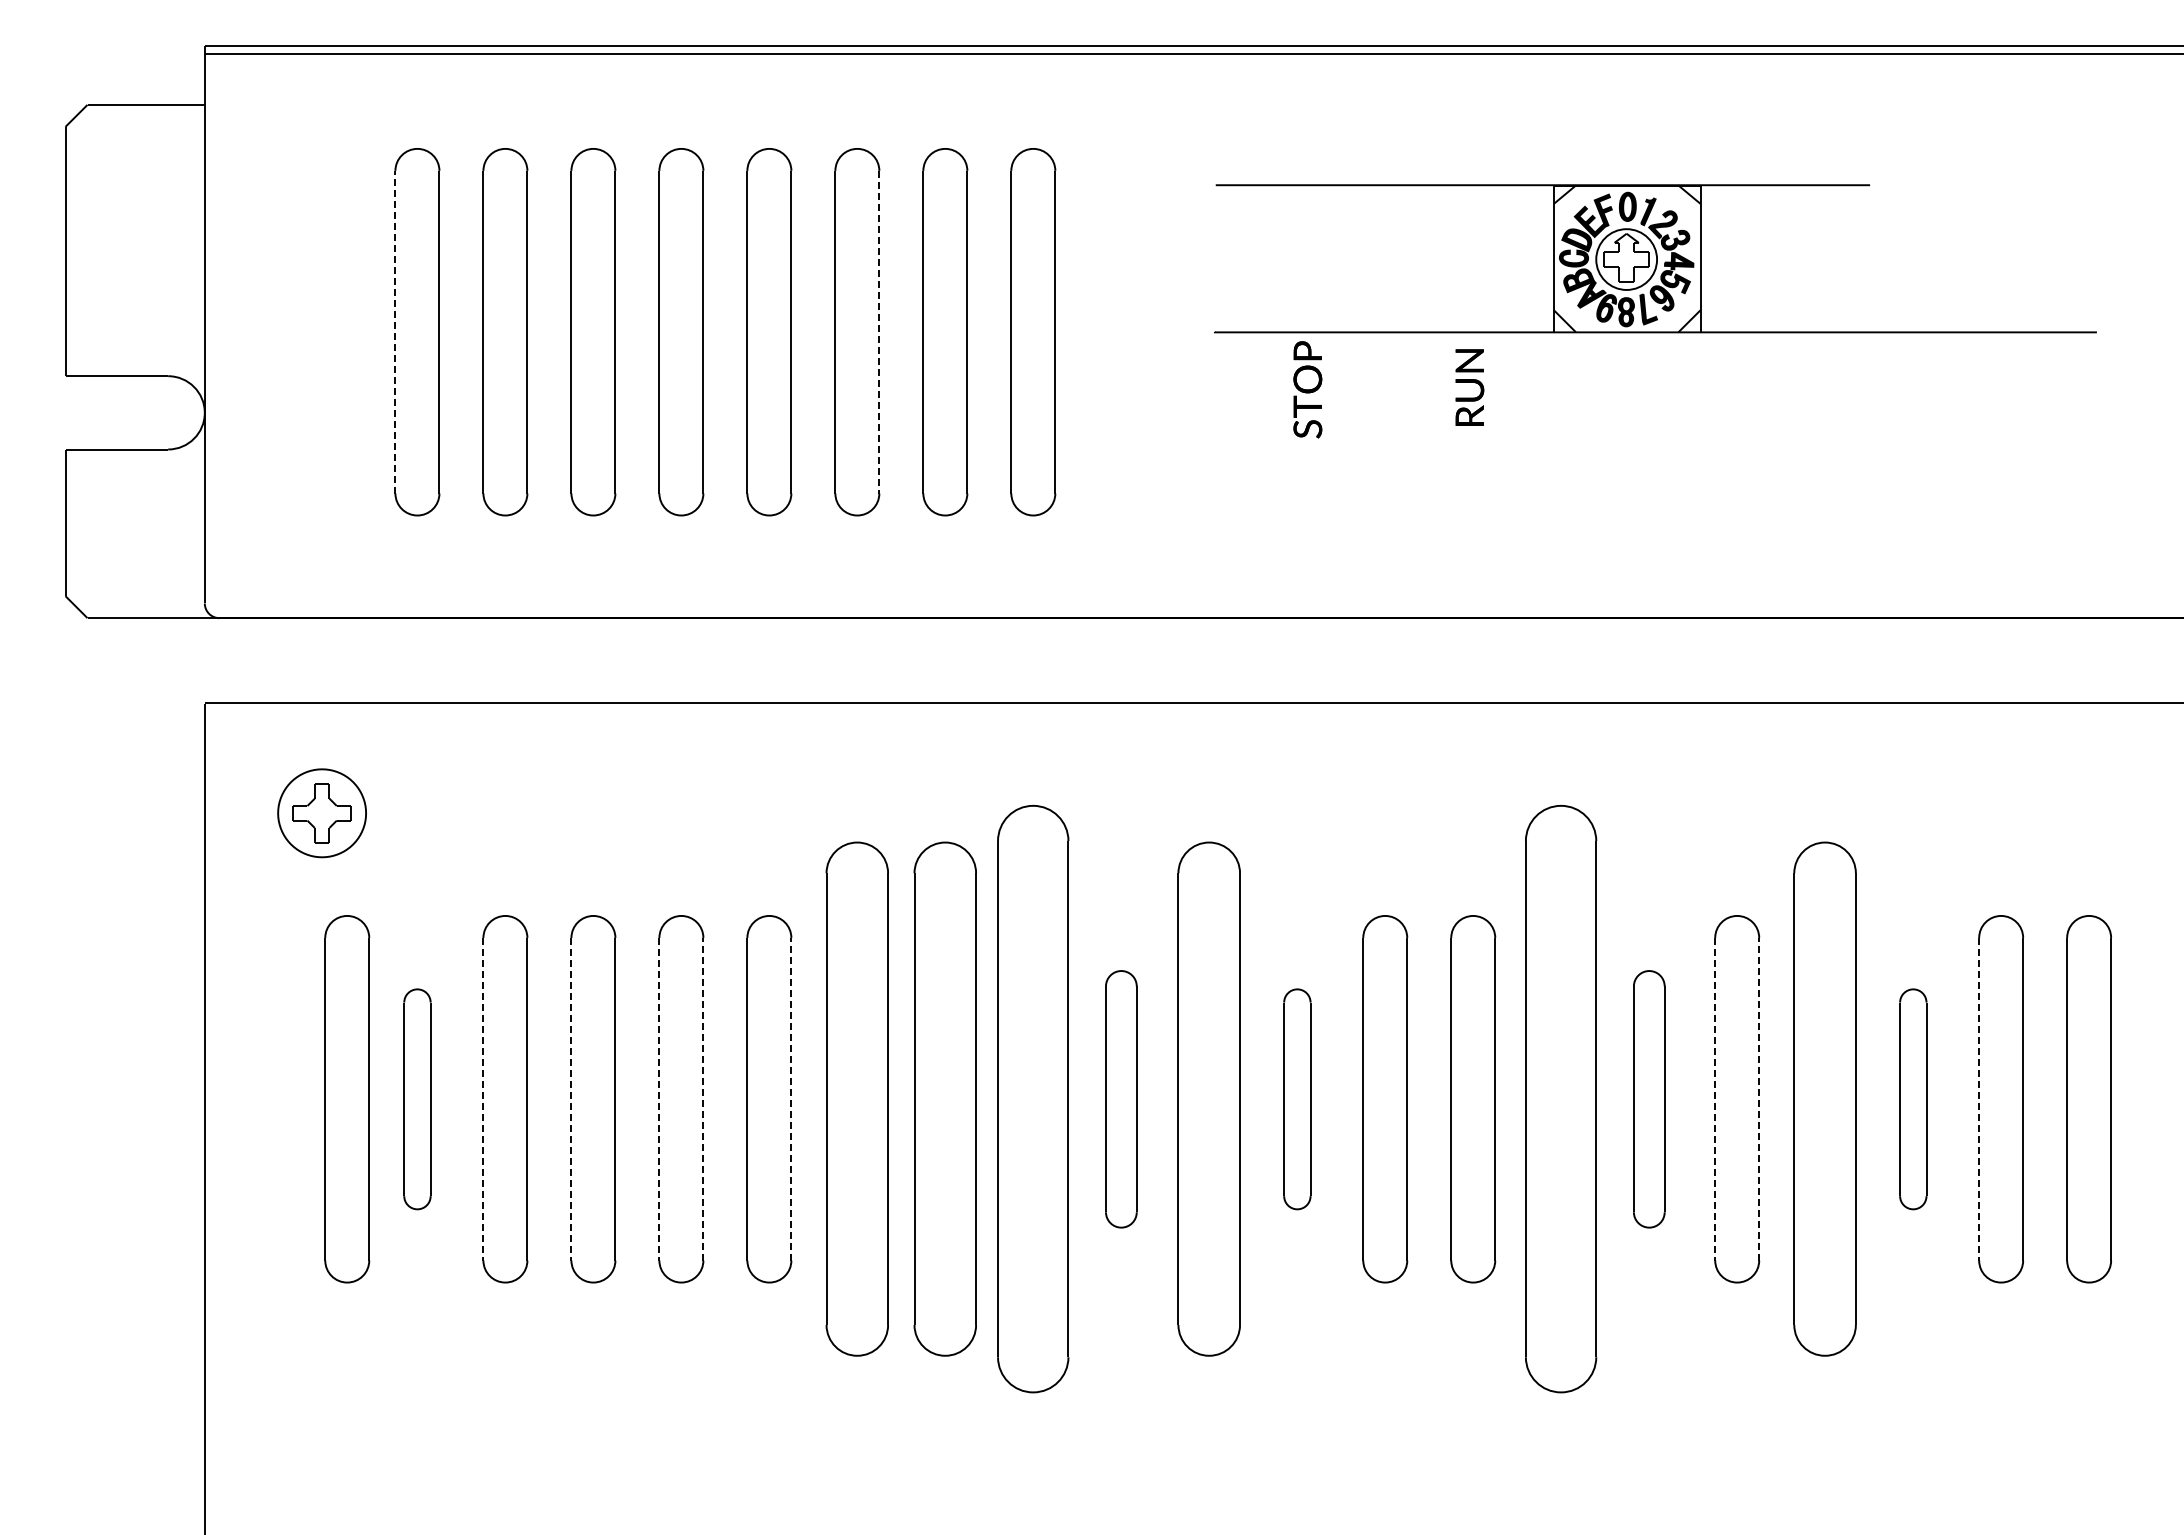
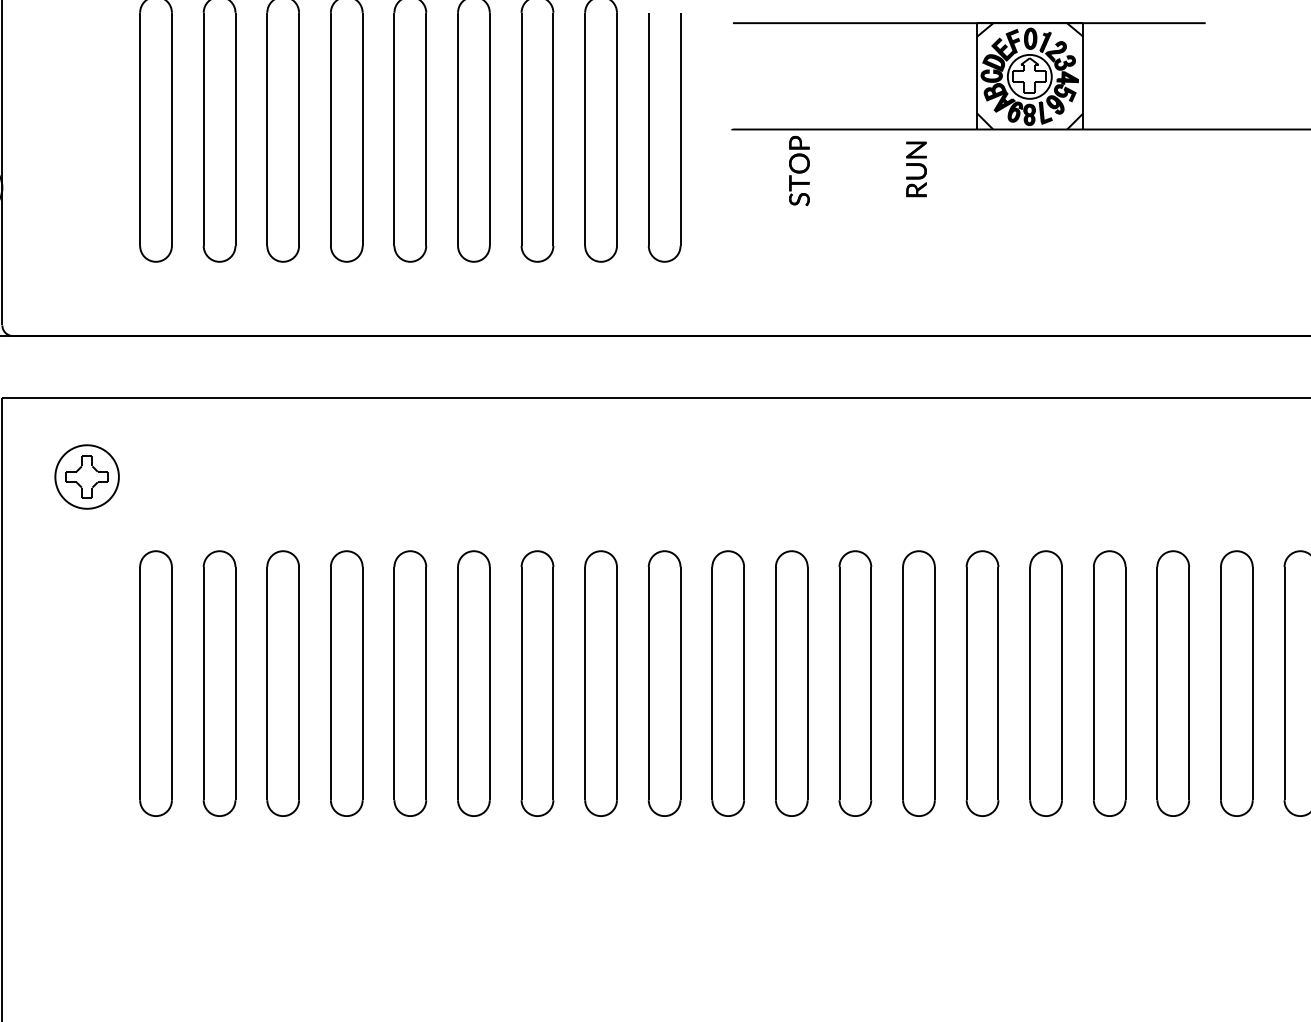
line: (395, 331) -> (140, 128), dashed -> solid
line: (879, 332) -> (489, 129), dashed -> solid
part: (1142, 343) -> (679, 137), added
line: (703, 1098) -> (362, 683), dashed -> solid
line: (791, 1098) -> (426, 683), dashed -> solid
line: (1759, 1098) -> (1125, 683), dashed -> solid
part: (347, 1099) -> (105, 683), removed
part: (417, 1099) -> (156, 683), size x1.67
line: (483, 1099) -> (203, 683), dashed -> solid
line: (571, 1099) -> (267, 683), dashed -> solid
line: (659, 1099) -> (330, 683), dashed -> solid
part: (857, 1099) -> (474, 683), size x0.71
part: (945, 1099) -> (537, 683), size x0.71
part: (1033, 1099) -> (601, 683), size x0.62
part: (1121, 1099) -> (664, 683), size x1.43
part: (1209, 1099) -> (728, 683), size x0.71
part: (1297, 1099) -> (791, 683), size x1.67
part: (1561, 1099) -> (982, 683), size x0.62
part: (1649, 1099) -> (1046, 683), size x1.43
line: (1715, 1099) -> (1094, 683), dashed -> solid
part: (1825, 1099) -> (1173, 683), size x0.71
part: (1913, 1099) -> (1237, 683), size x1.67
line: (1979, 1099) -> (1284, 683), dashed -> solid

